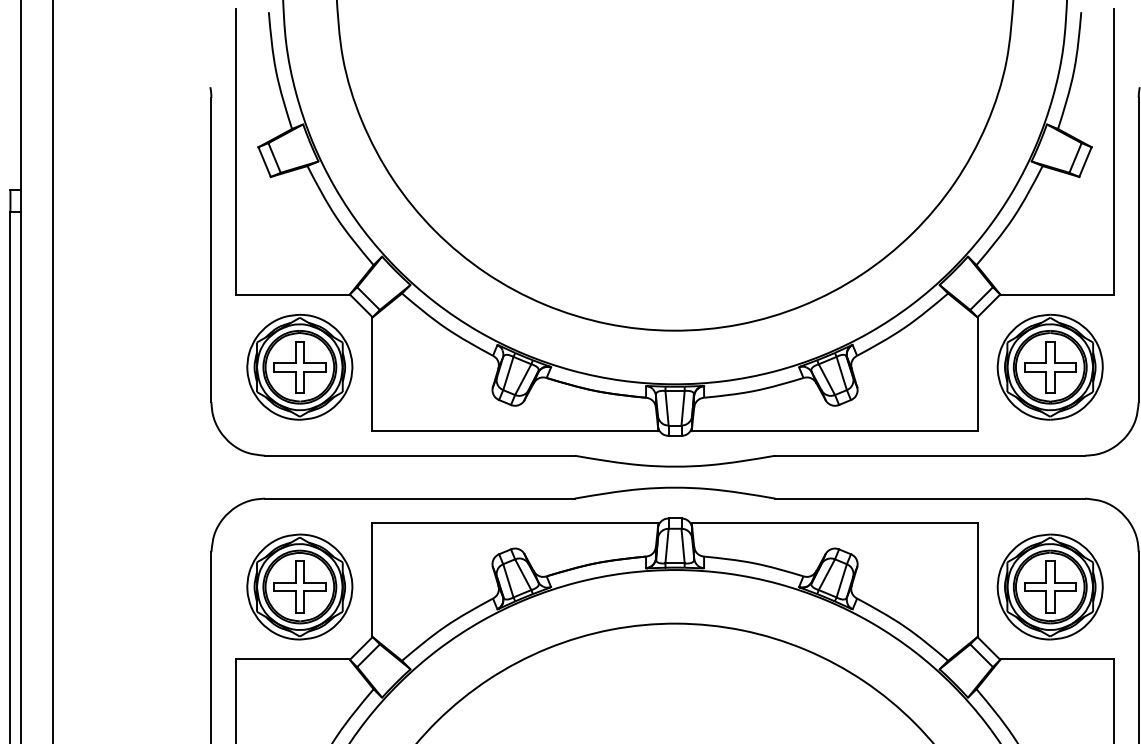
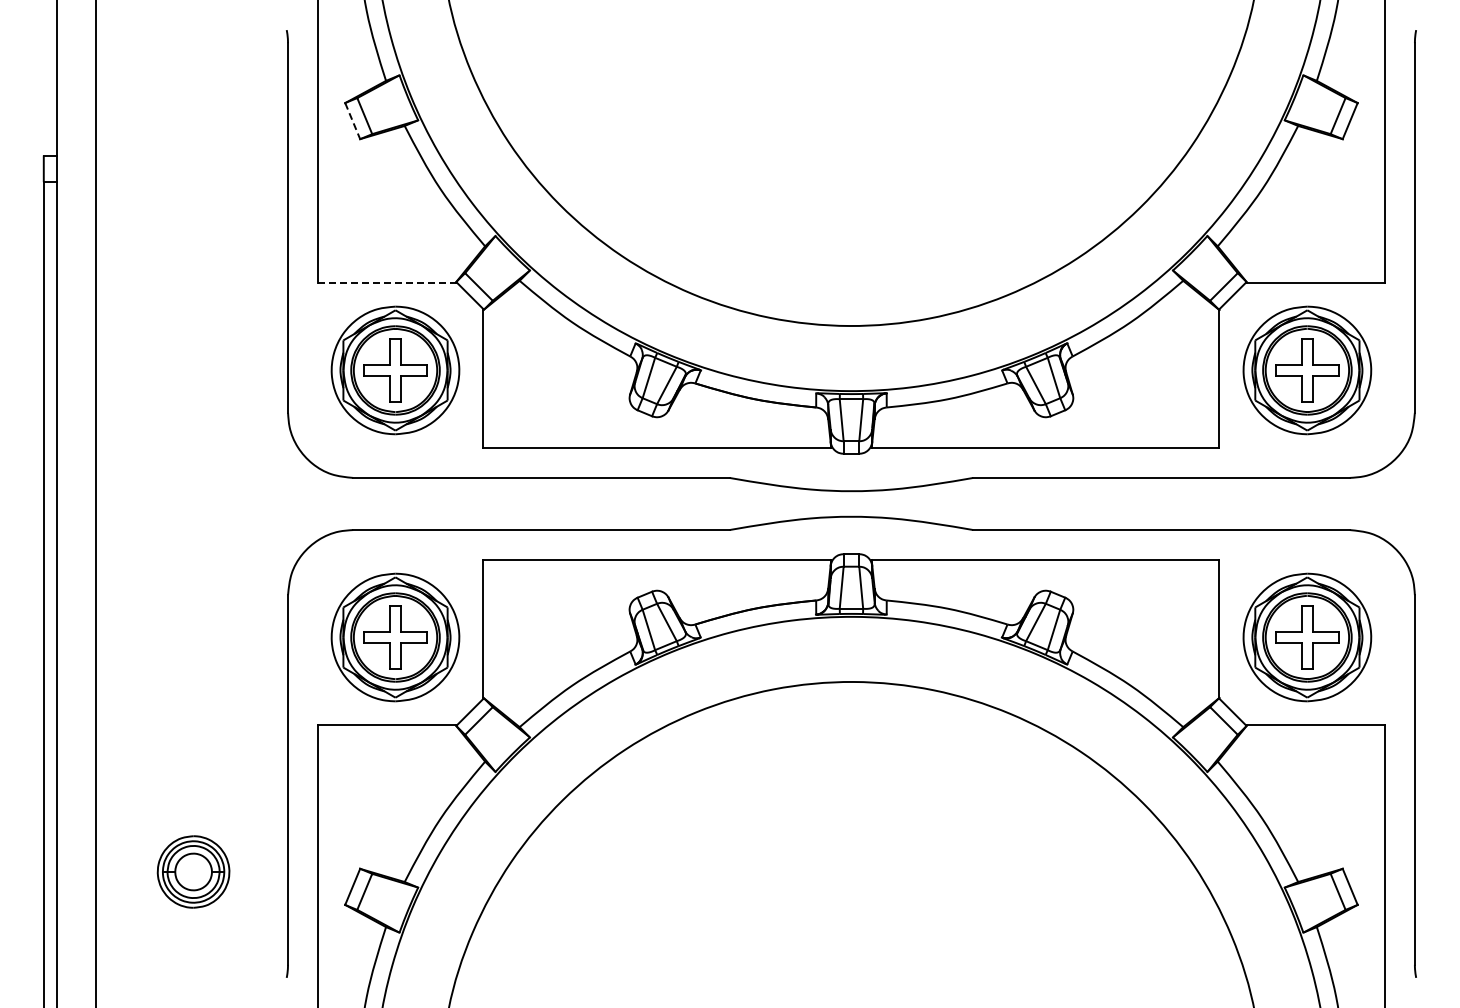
line: (264, 162) -> (352, 121), solid -> dashed
line: (293, 294) -> (387, 282), solid -> dashed

